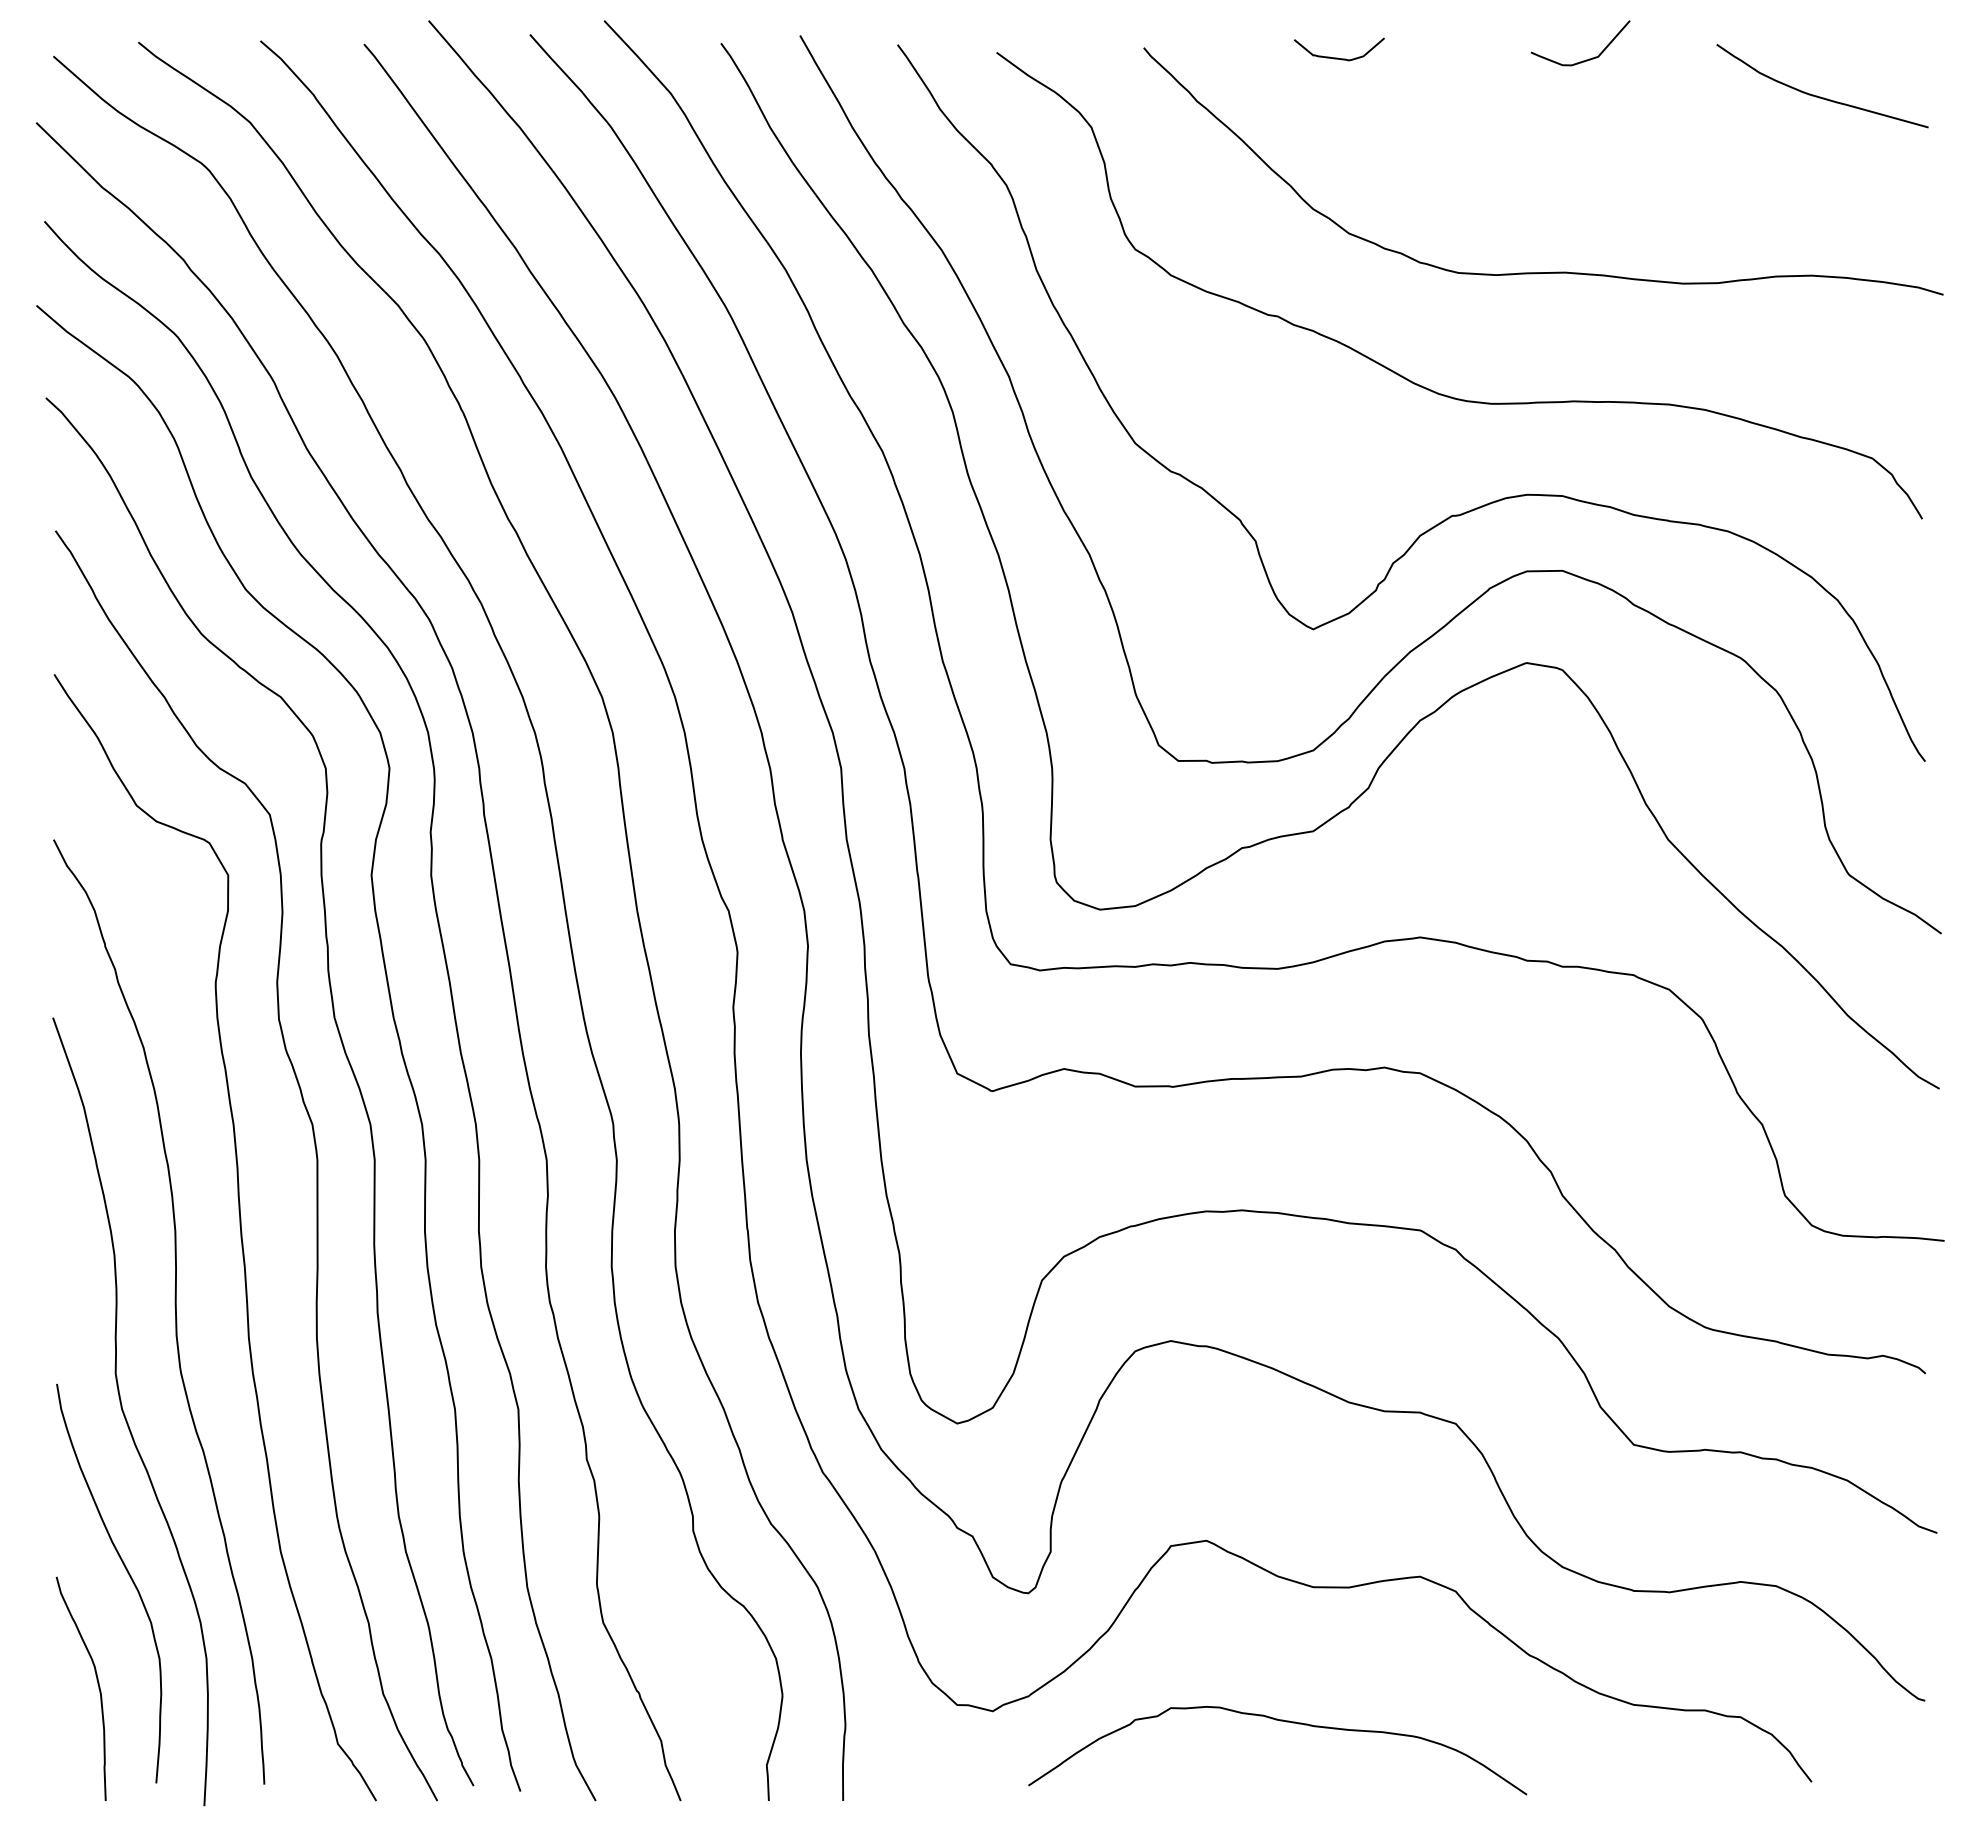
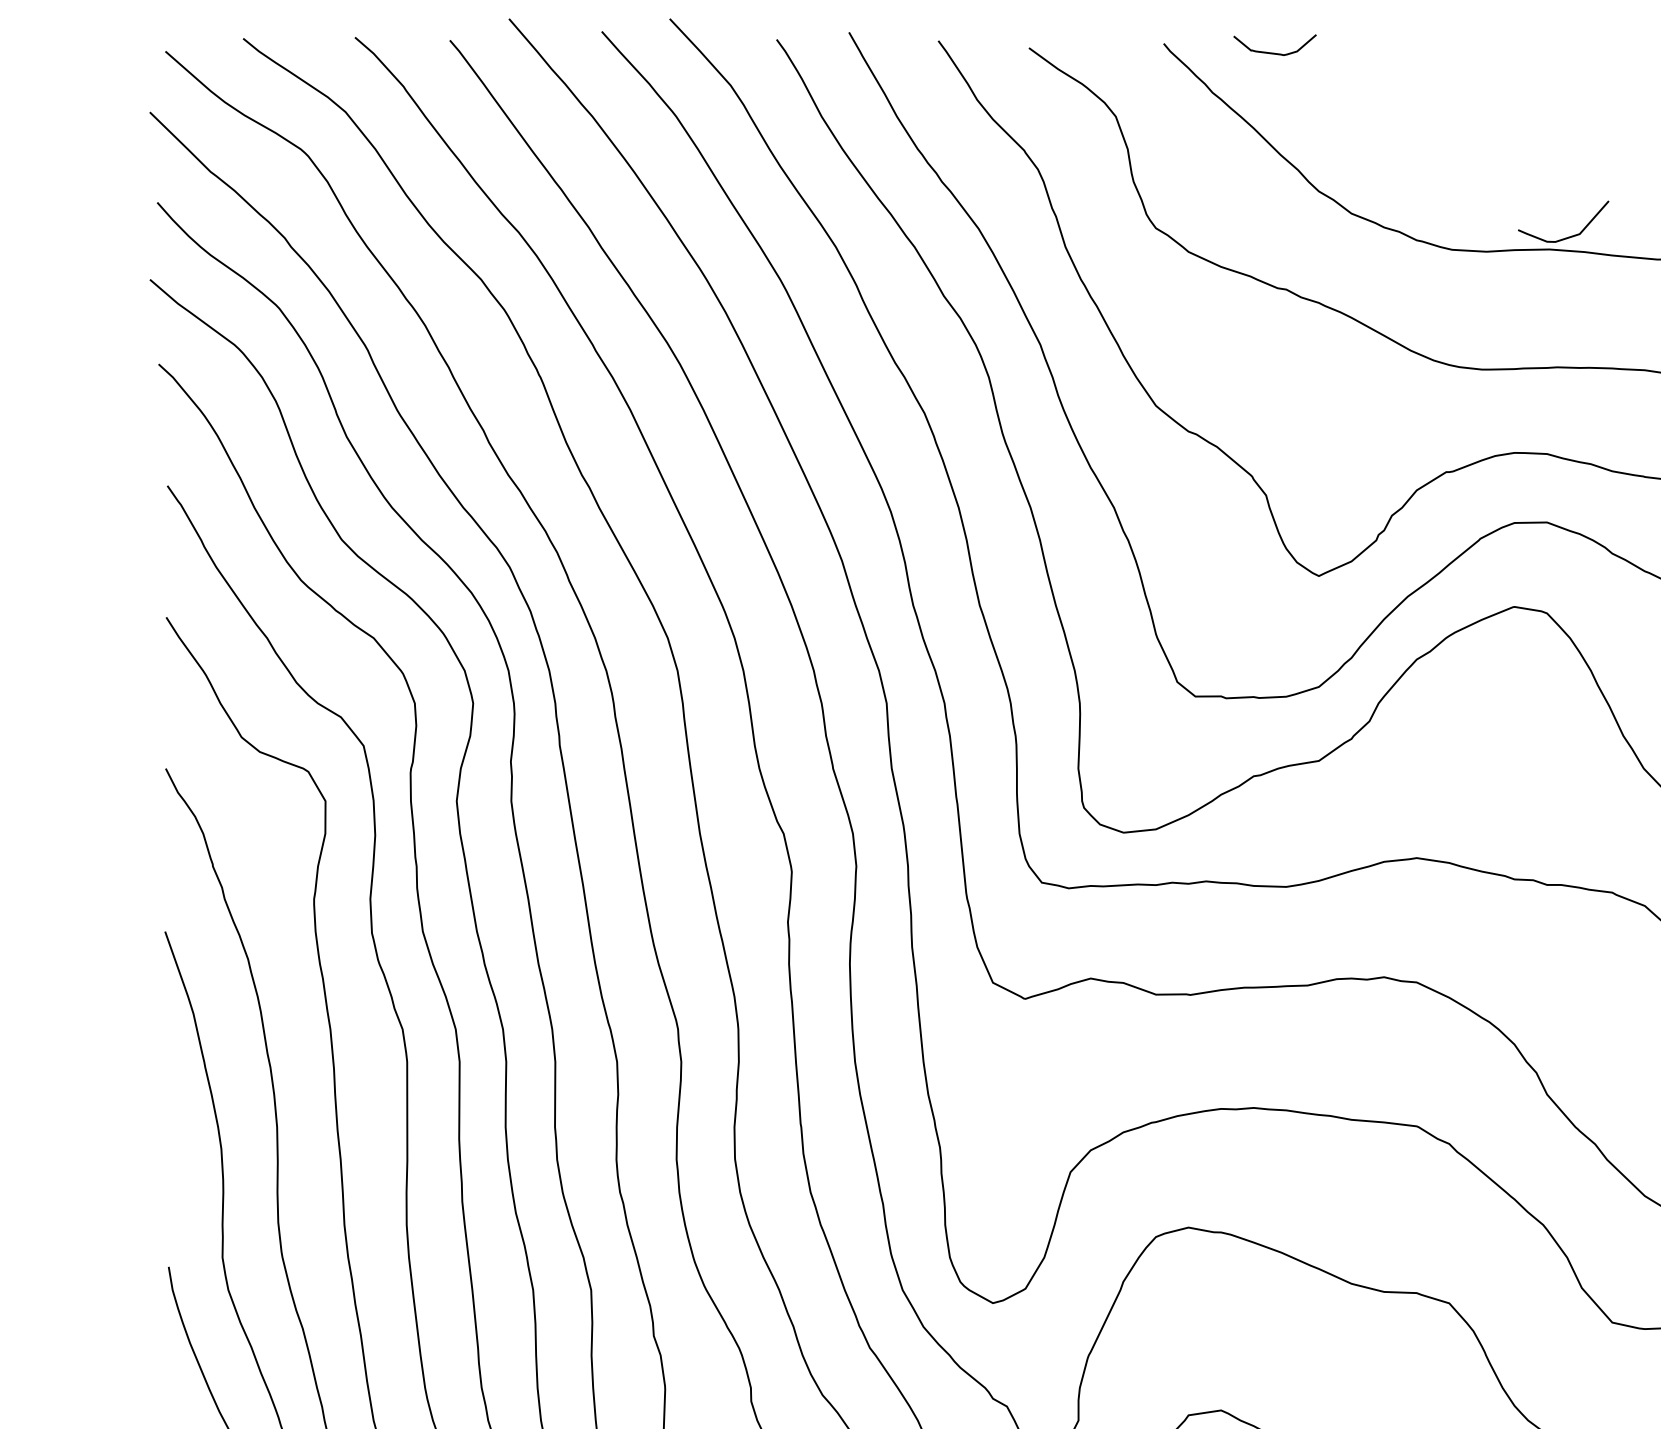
curve: (1338, 57) -> (1274, 52), moved
curve: (1586, 59) -> (1569, 236), moved

